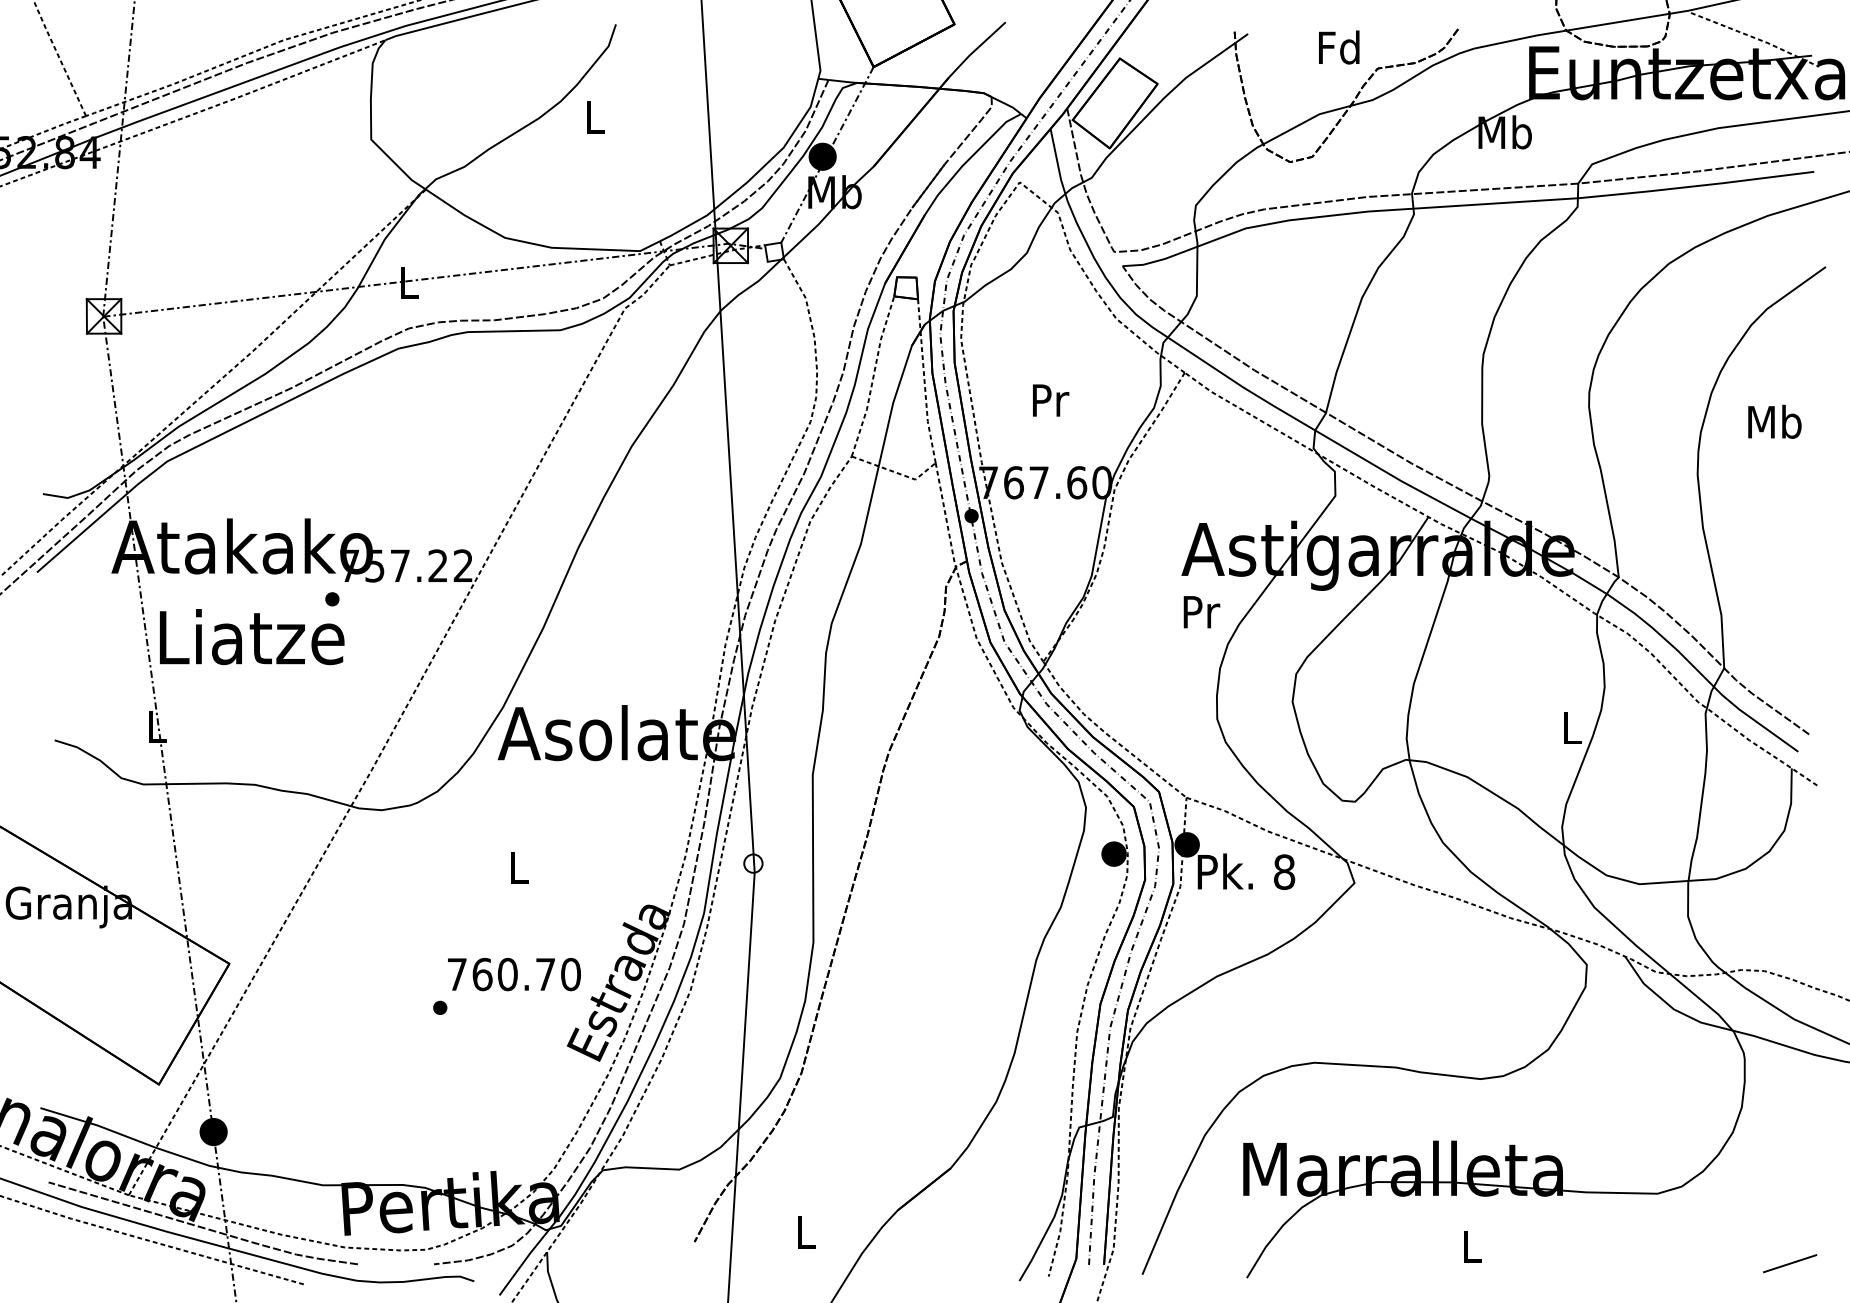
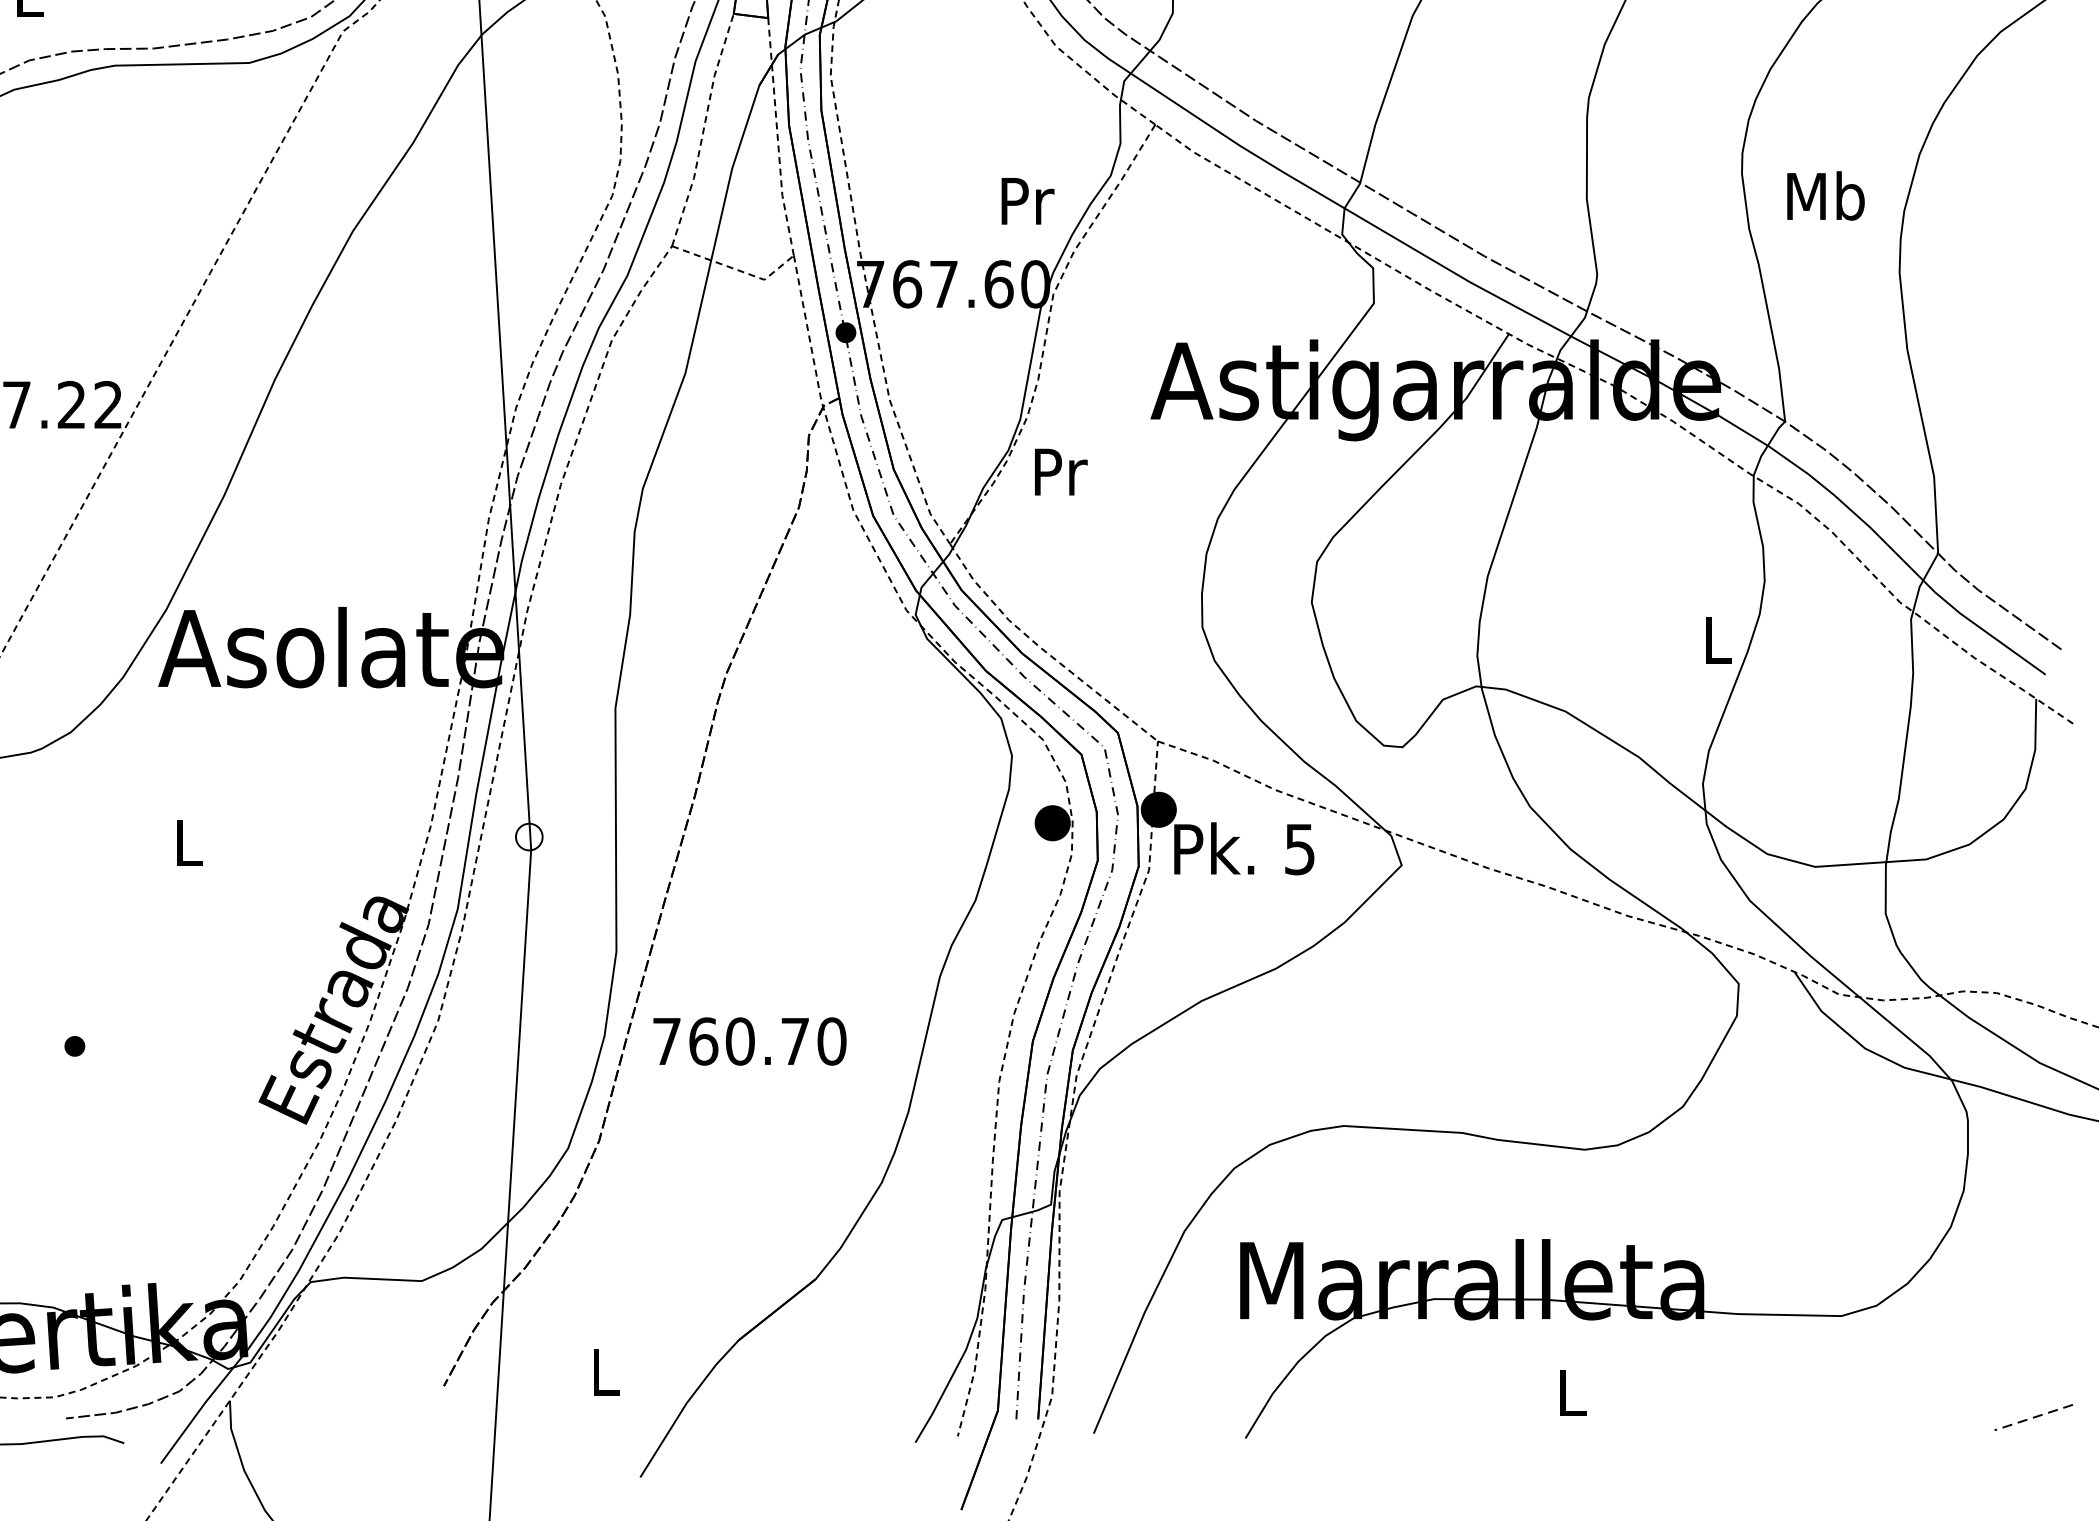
text: (1051, 400) -> (1028, 201), moved
text: (1774, 421) -> (1825, 195), moved
text: (1201, 612) -> (1060, 472), moved
text: (1284, 871) -> (1300, 848), 8 -> 5
text: (514, 974) -> (750, 1041), moved
line: (1789, 1263) -> (2032, 1417), solid -> dashed

